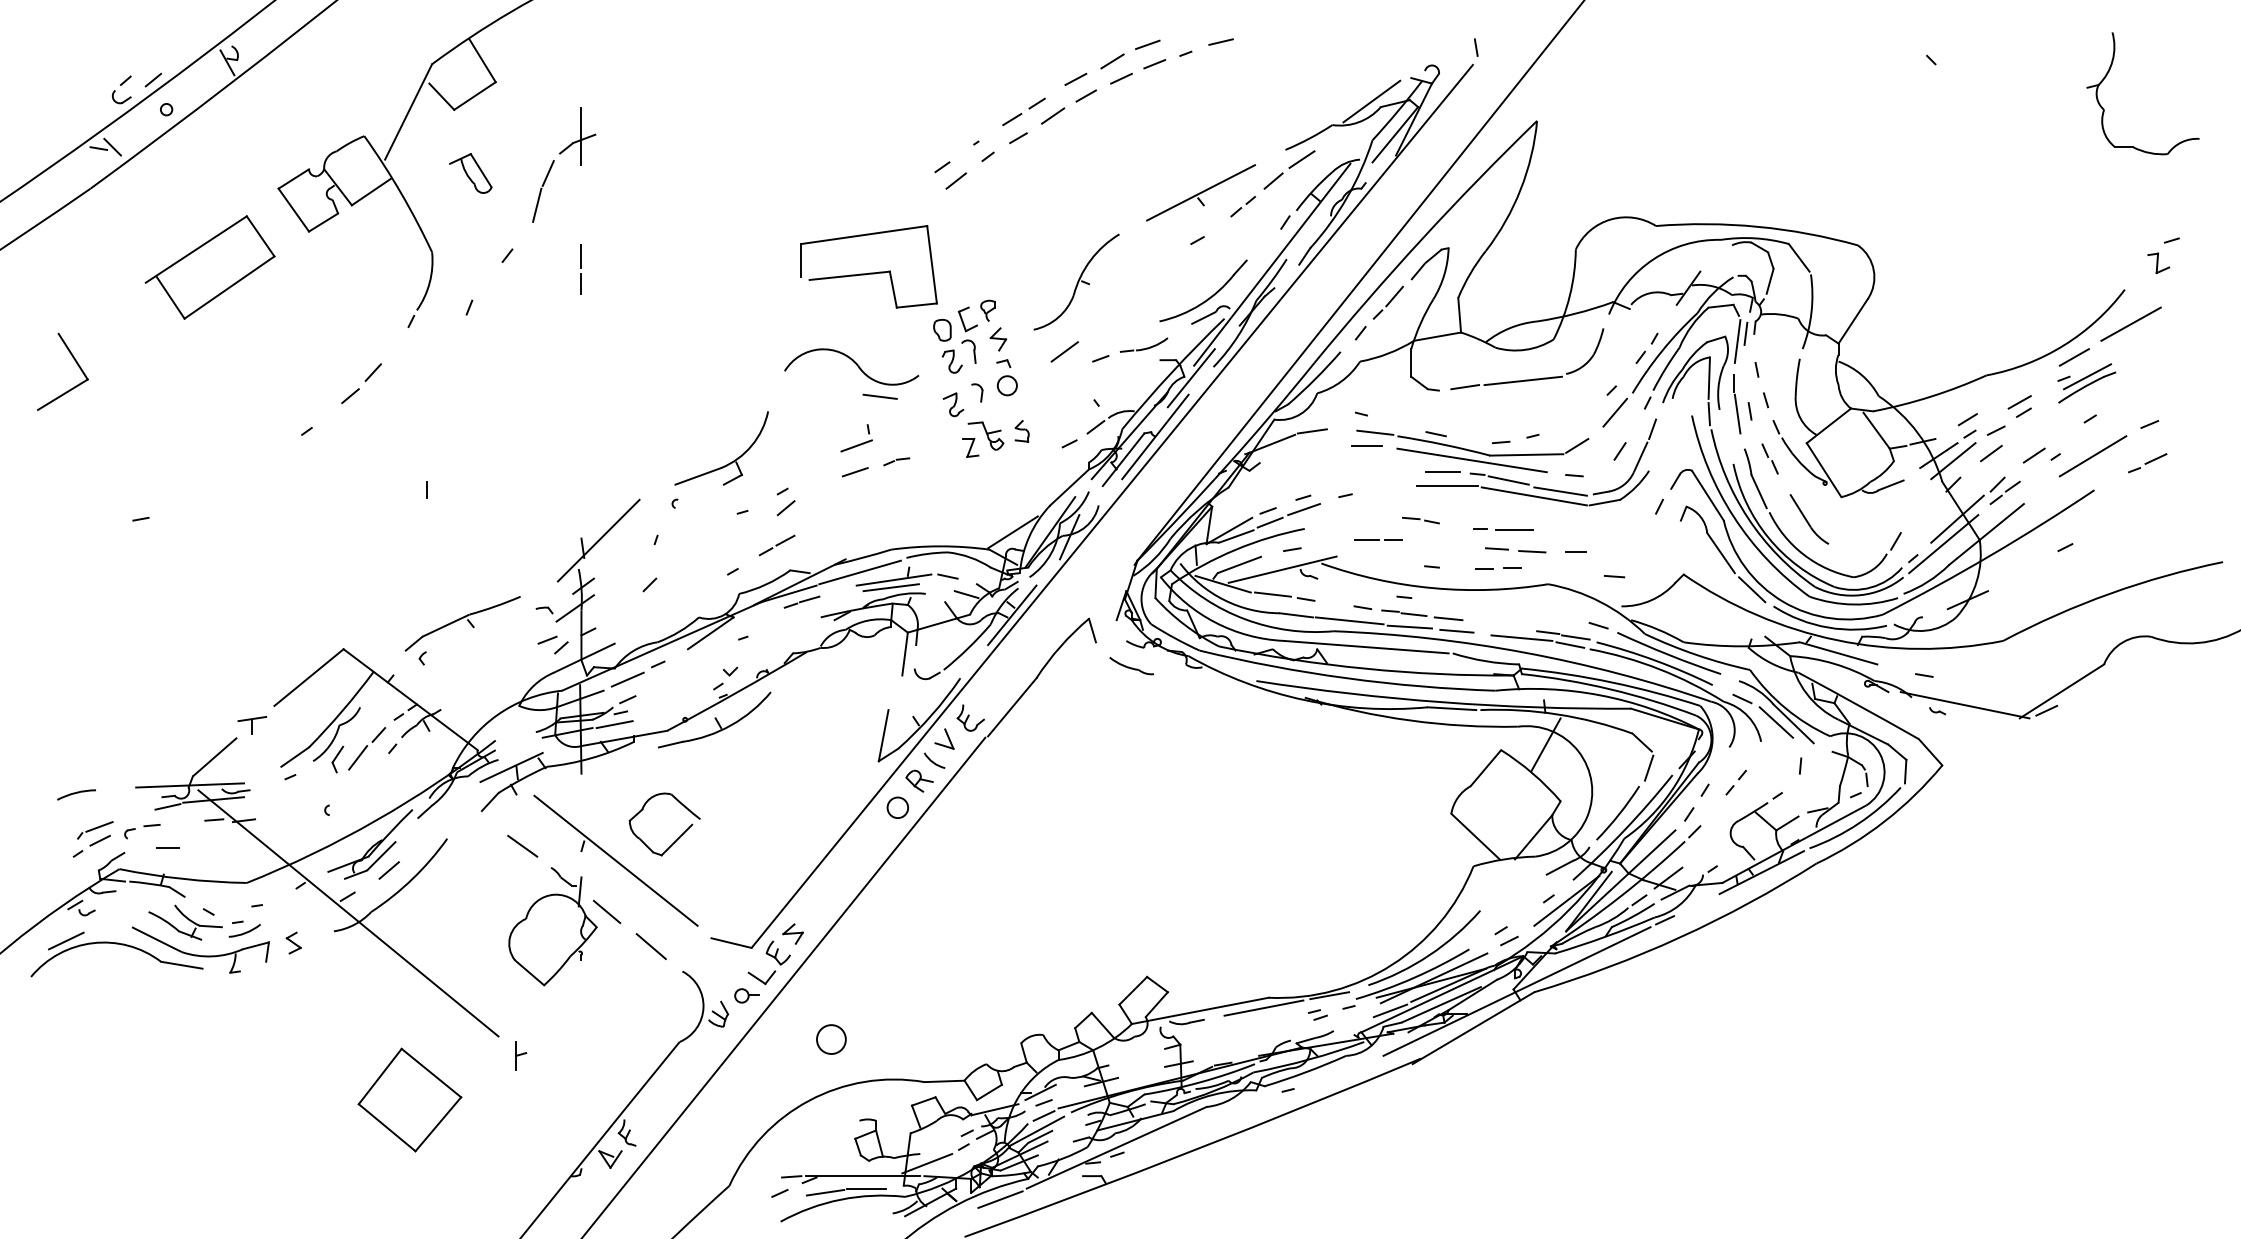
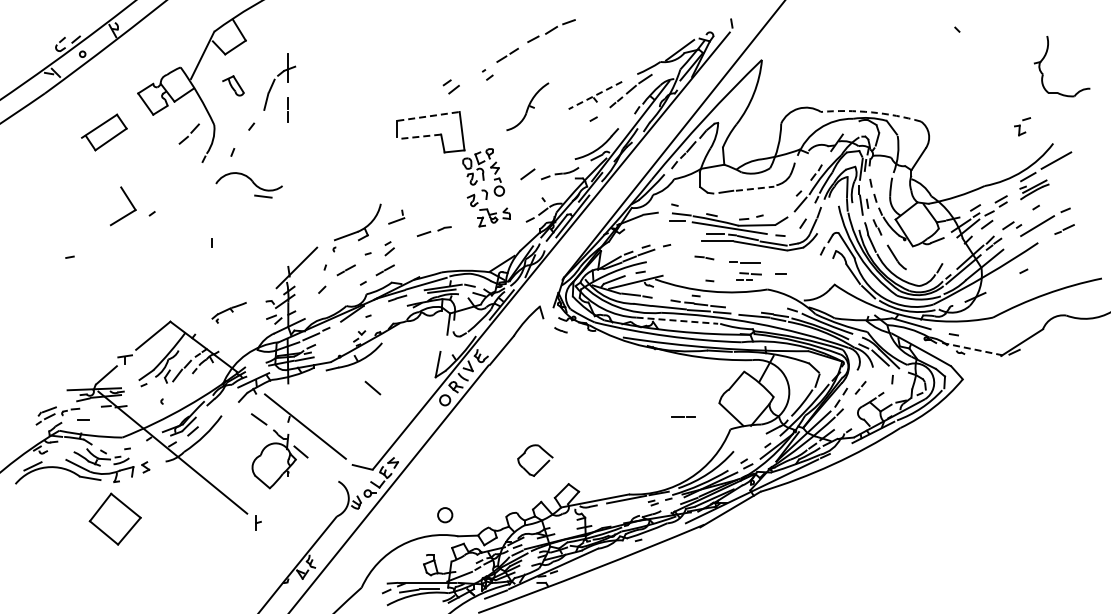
part: (2109, 75) -> (1045, 57), moved
part: (1120, 89) -> (555, 44), removed
part: (949, 174) -> (450, 86), moved
line: (1199, 192) -> (594, 95), solid -> dashed
arc: (1758, 227) -> (871, 112), solid -> dashed
line: (864, 235) -> (428, 116), solid -> dashed
part: (2163, 255) -> (1022, 126), moved
part: (210, 267) -> (104, 132), size x0.7
line: (579, 269) -> (287, 109), moved
line: (850, 275) -> (421, 136), solid -> dashed
part: (1076, 281) -> (527, 106), moved
part: (75, 364) -> (129, 202), moved
part: (850, 374) -> (248, 185), moved
line: (1524, 380) -> (755, 188), solid -> dashed
part: (359, 382) -> (188, 133), moved
part: (856, 436) -> (396, 216), moved
line: (1378, 539) -> (683, 416), moved
line: (696, 545) -> (345, 270), added
part: (1509, 557) -> (748, 276), size x0.7
line: (1614, 576) -> (800, 285), removed
part: (462, 630) -> (229, 312), size x0.6
line: (1366, 646) -> (677, 320), solid -> dashed
part: (1130, 664) -> (560, 329), size x0.6
line: (1965, 705) -> (974, 349), solid -> dashed
line: (75, 794) -> (37, 393), removed
part: (678, 836) -> (542, 466), moved
line: (650, 945) -> (372, 387), moved
circle: (831, 1040) -> (445, 515), moved
part: (408, 1098) -> (114, 518), moved

